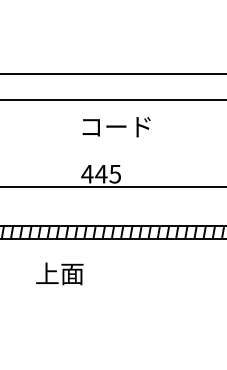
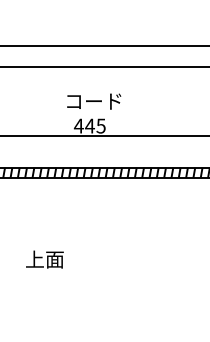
text: (117, 126) -> (94, 101), moved
text: (59, 273) -> (44, 259), moved

